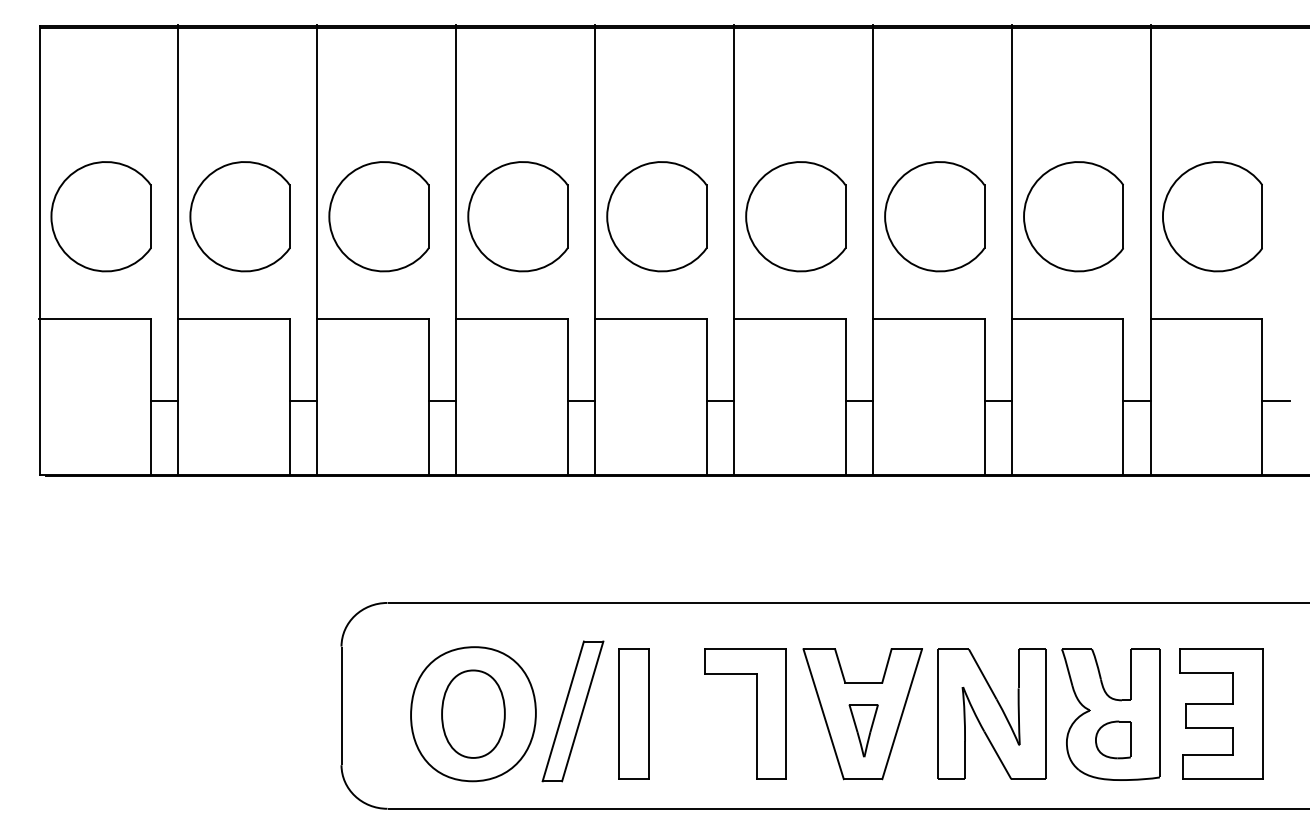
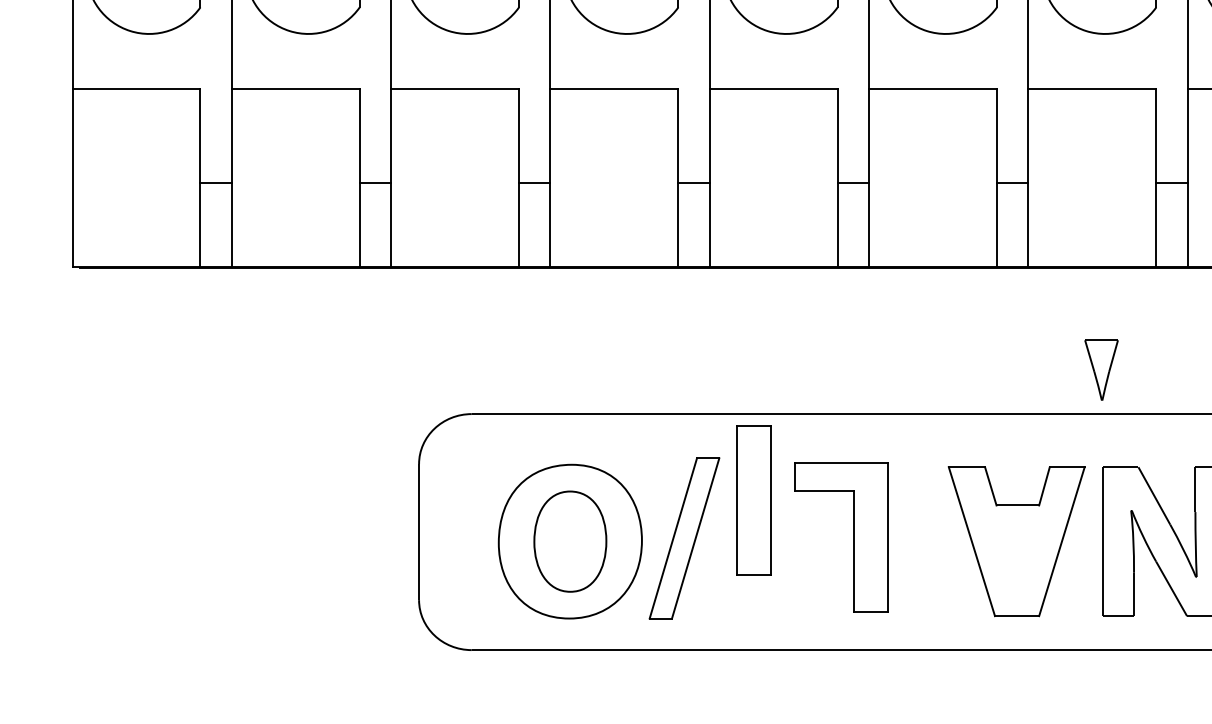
part: (633, 713) -> (753, 499), moved
part: (756, 713) -> (853, 536), moved
part: (863, 730) -> (1101, 370), moved

